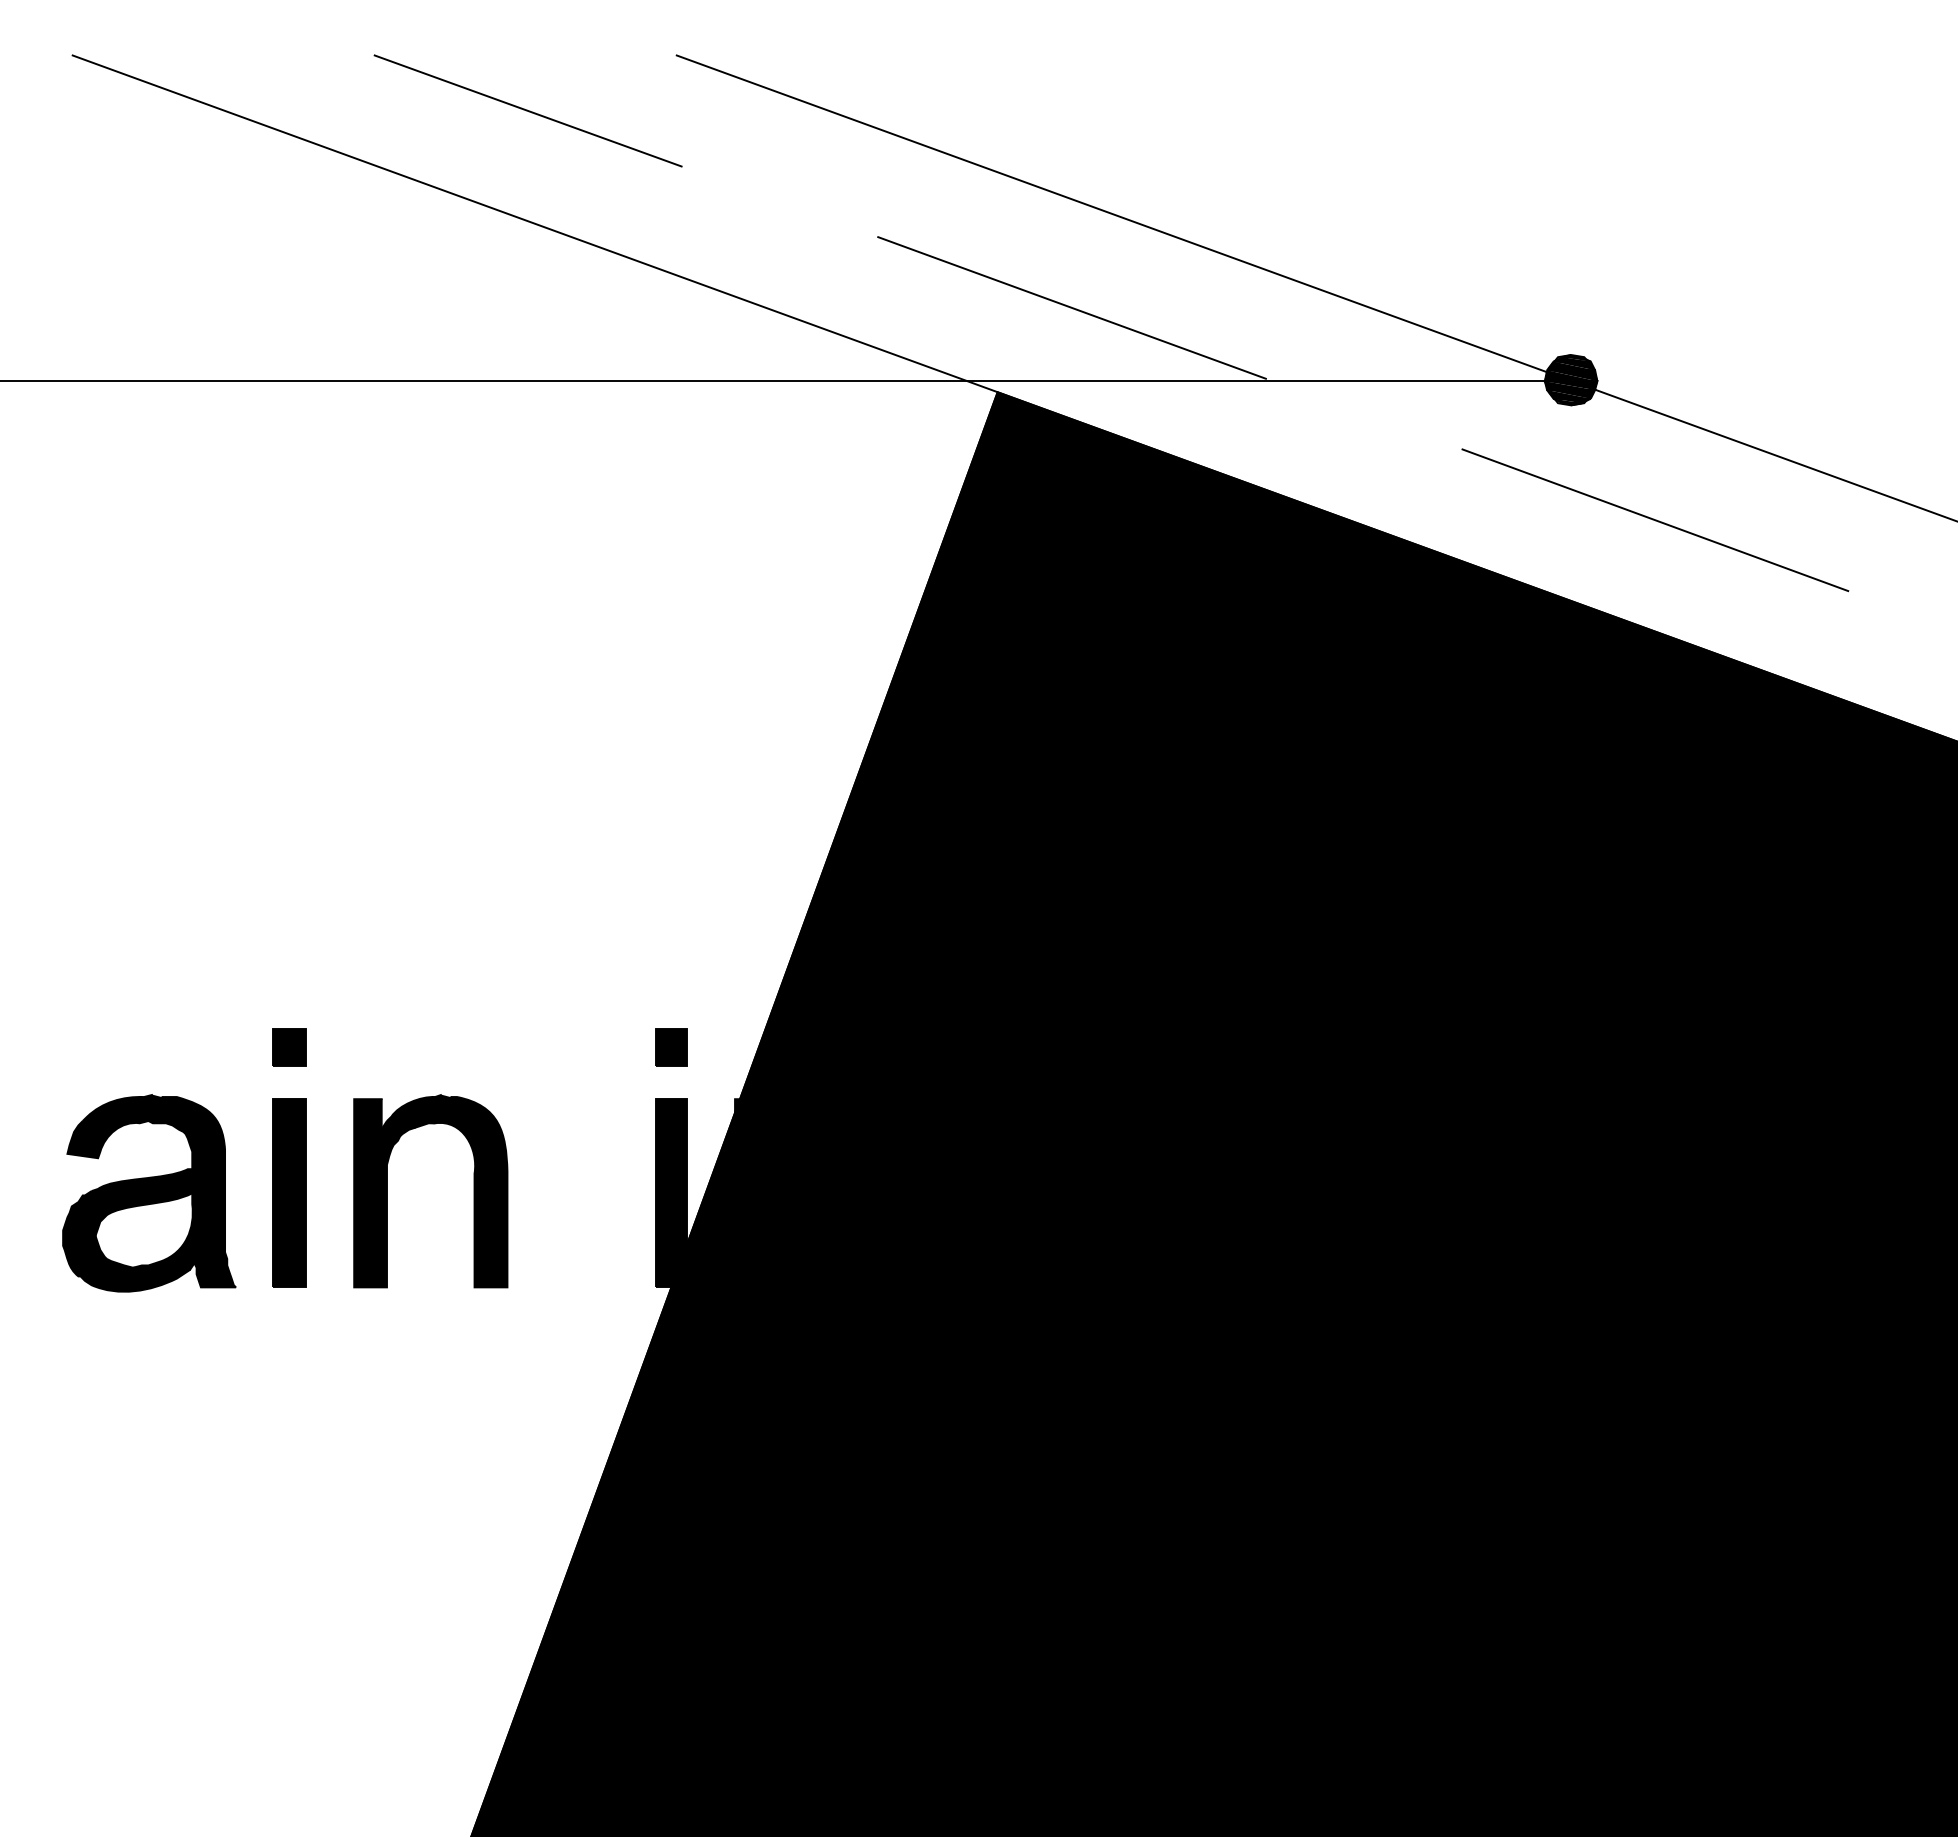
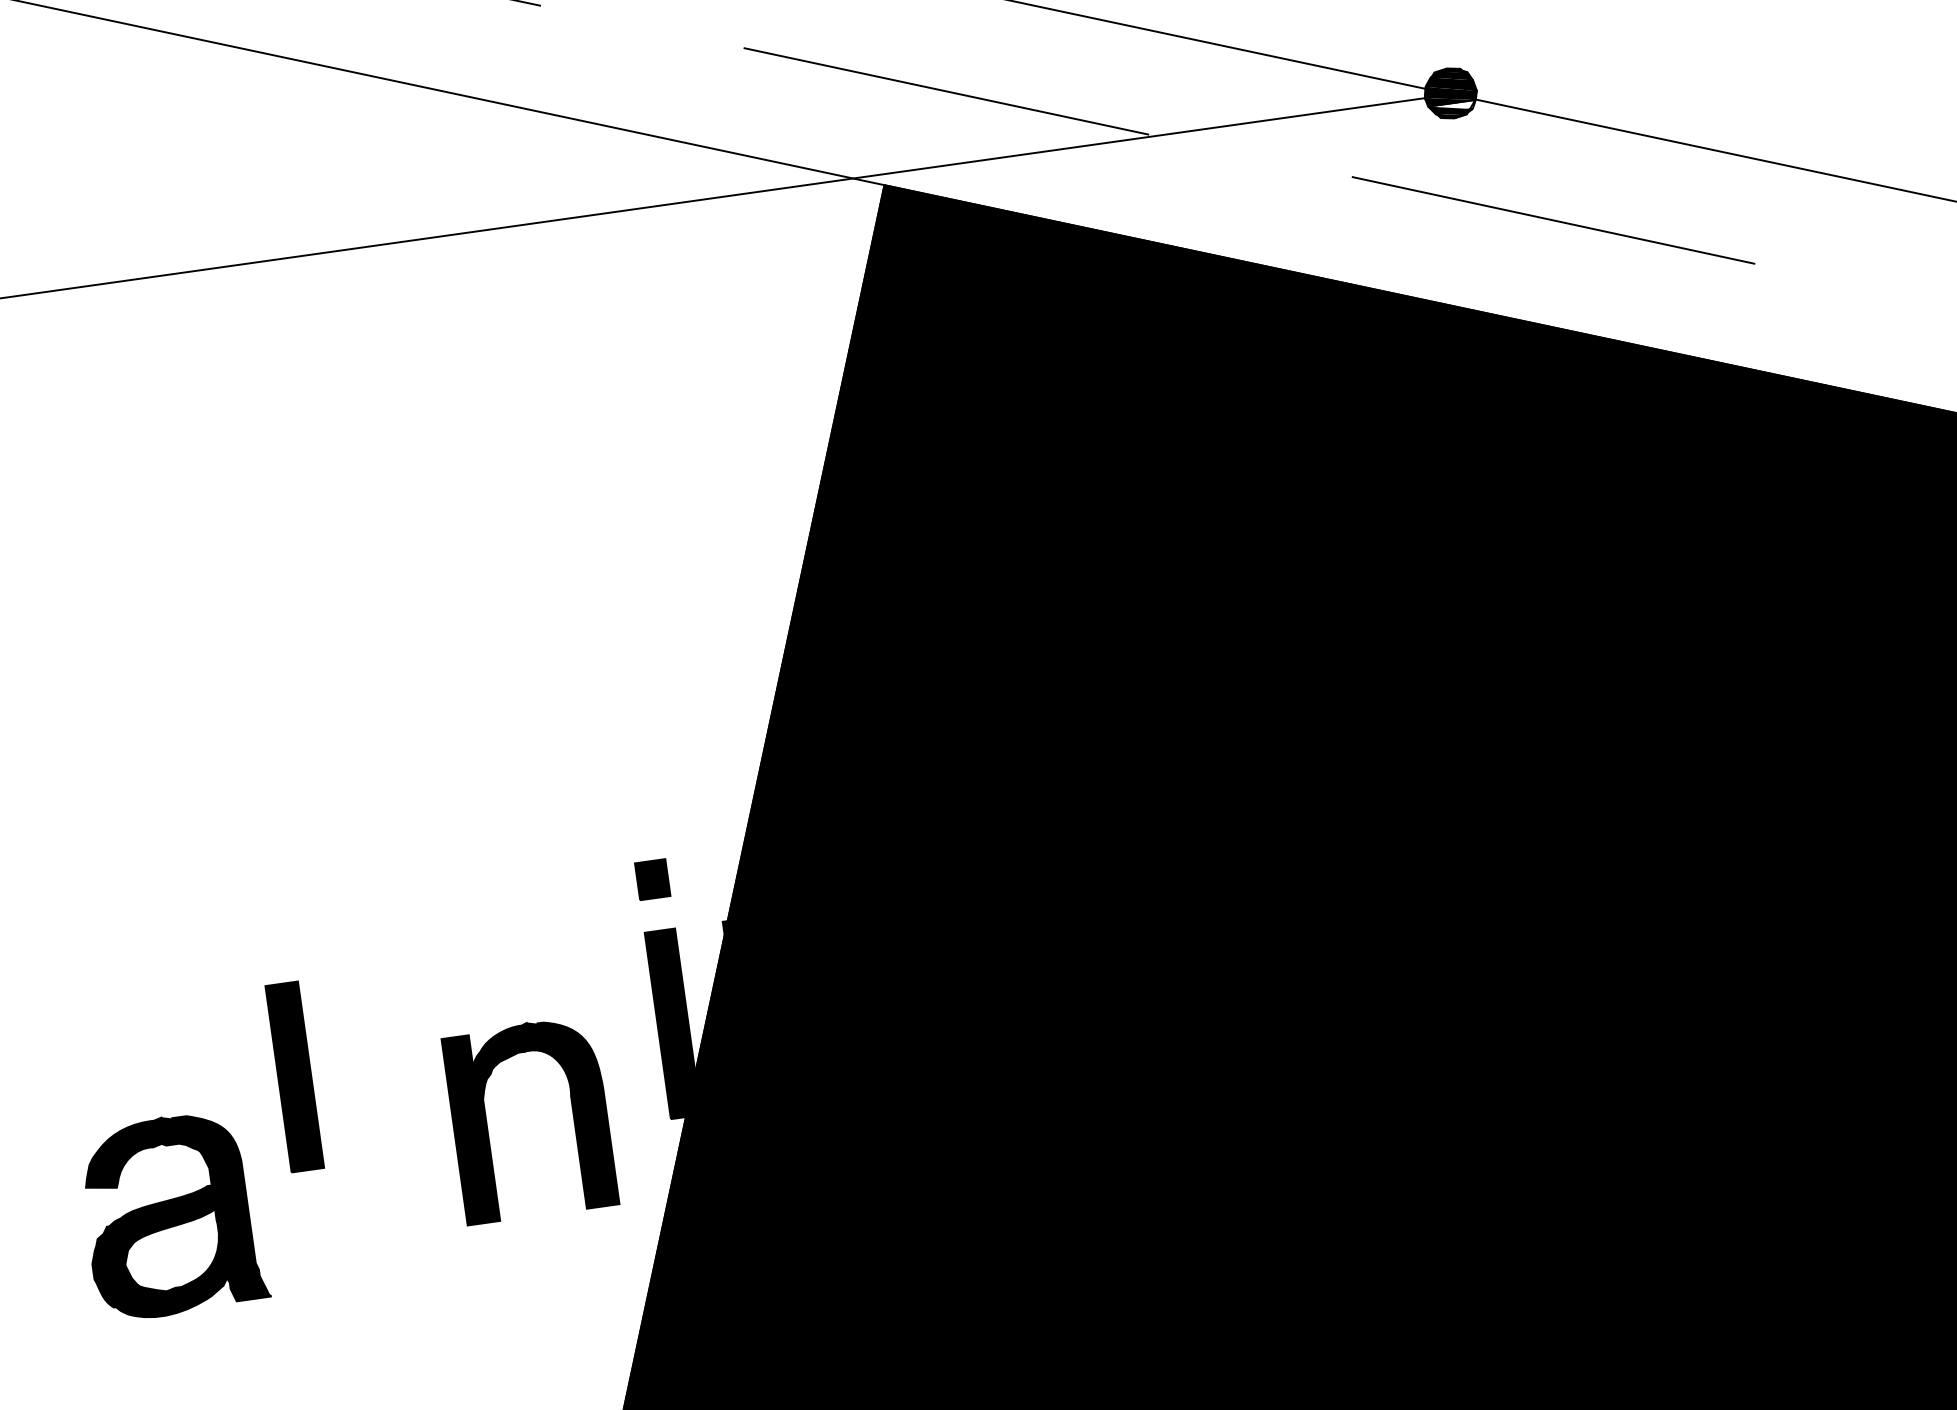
fill: (1571, 394) -> (1453, 107), removed
part: (289, 1047) -> (274, 932), removed
part: (387, 1191) -> (487, 1125), moved
part: (149, 1193) -> (172, 1215), moved

